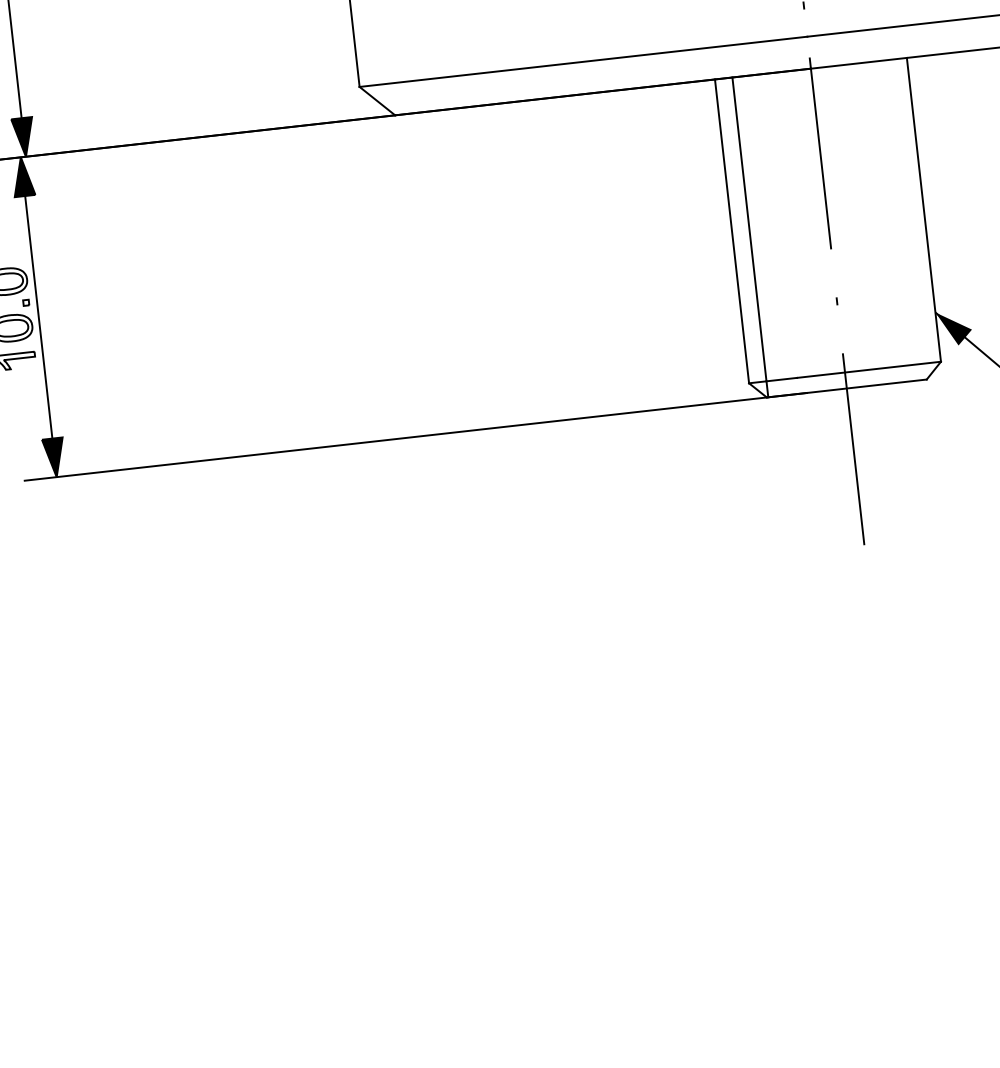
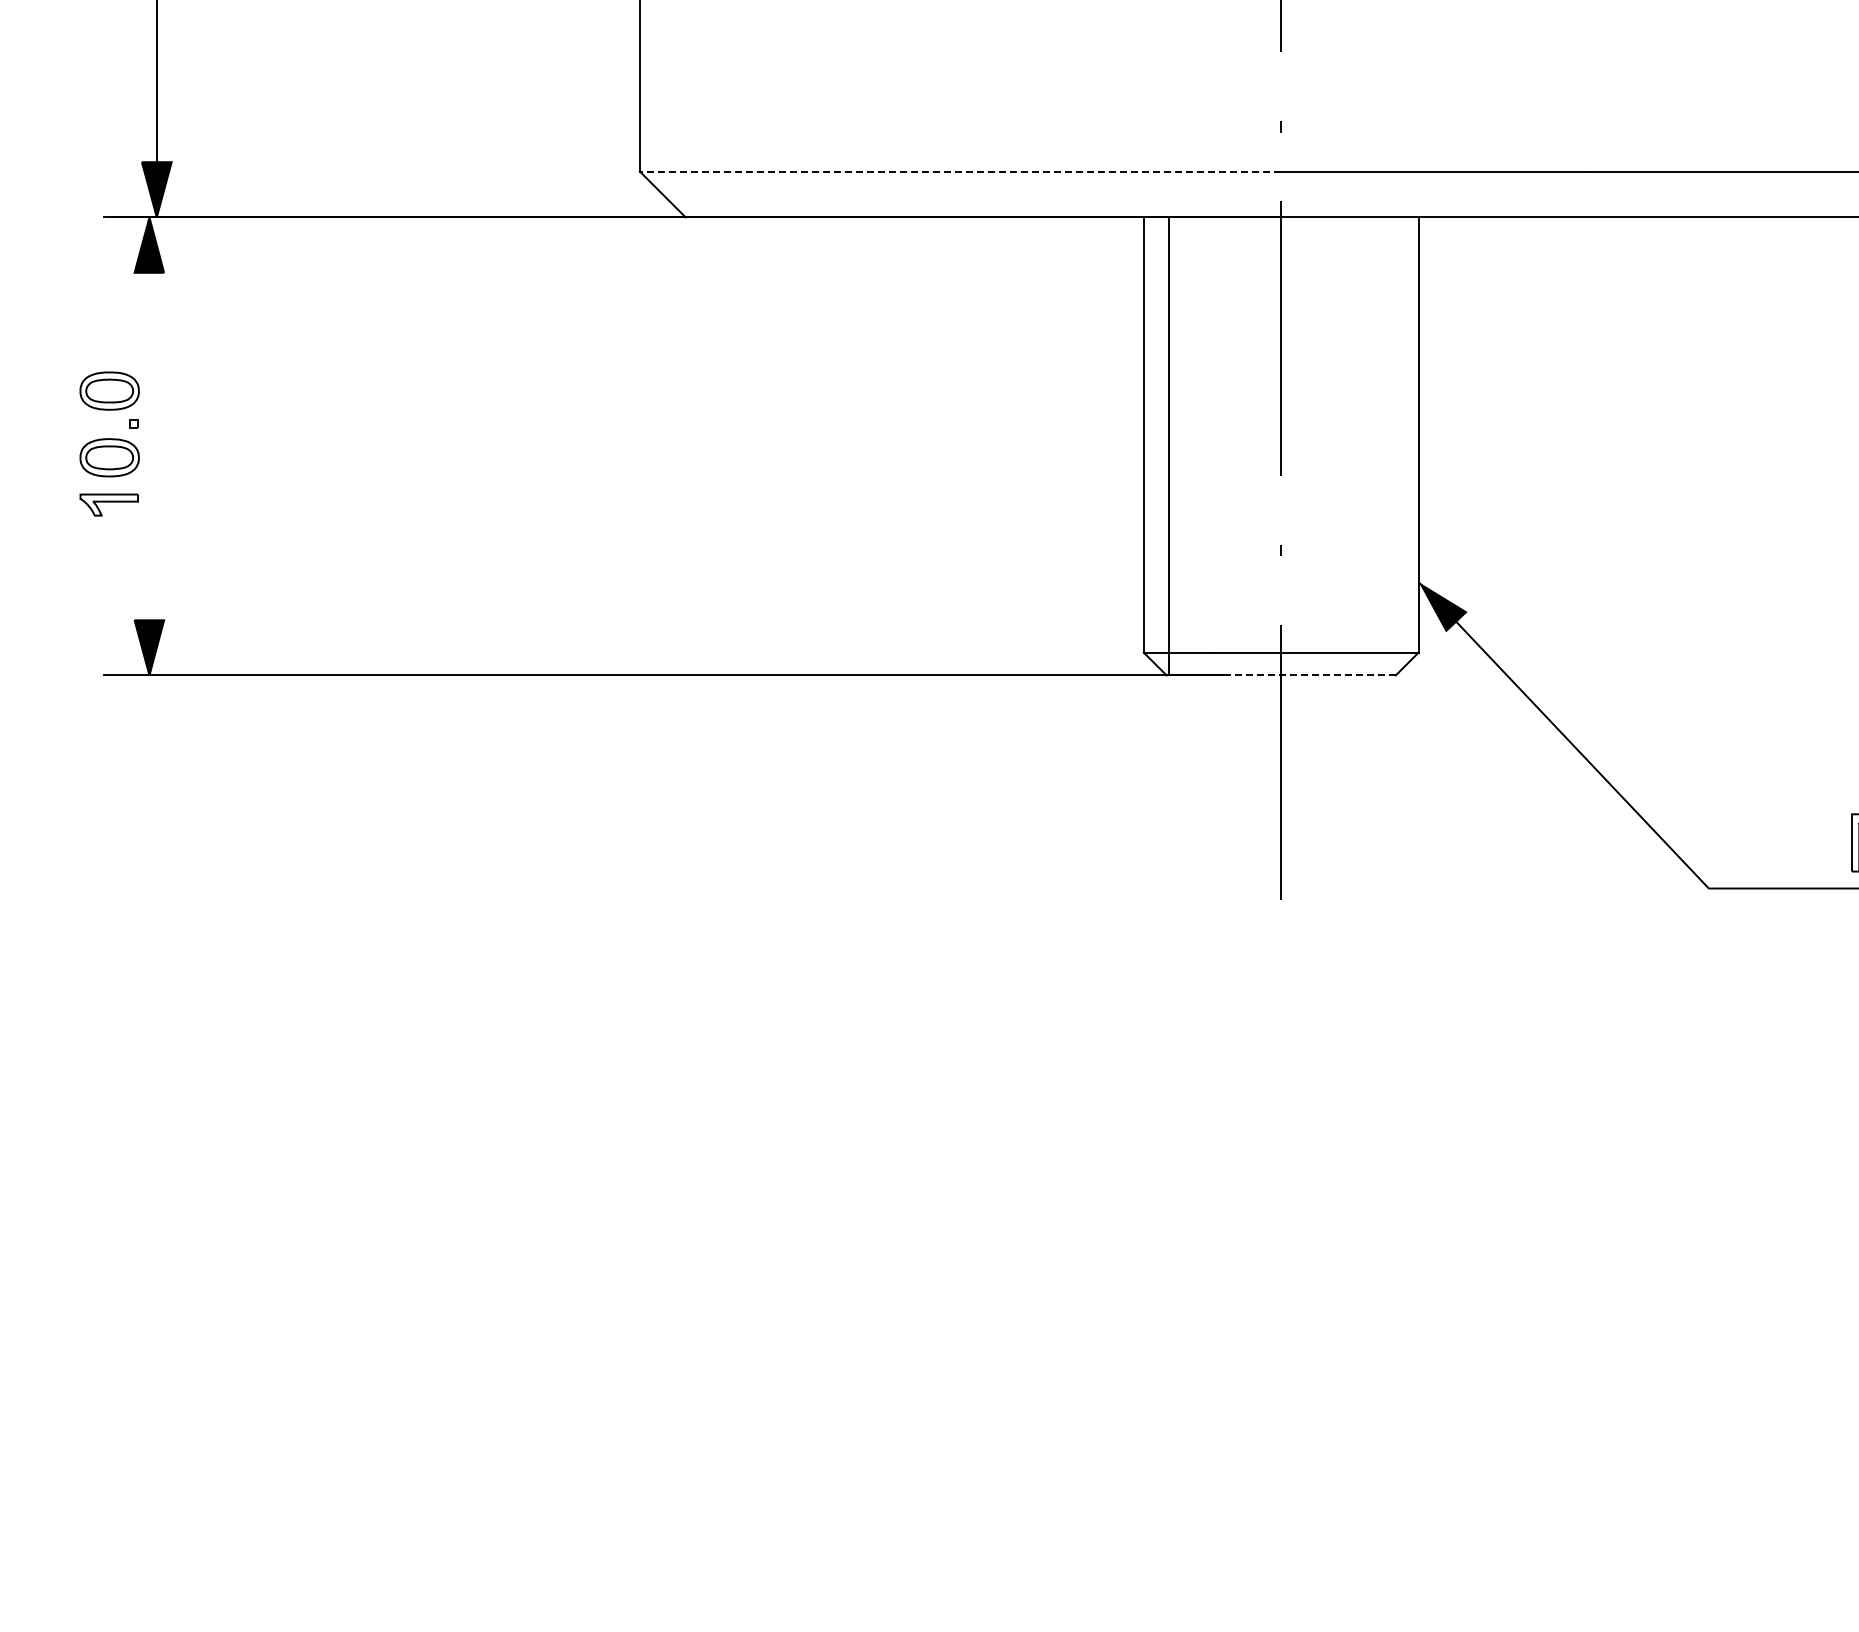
line: (583, 61) -> (960, 171), solid -> dashed
line: (38, 317) -> (149, 446), removed
line: (866, 386) -> (1309, 675), solid -> dashed

